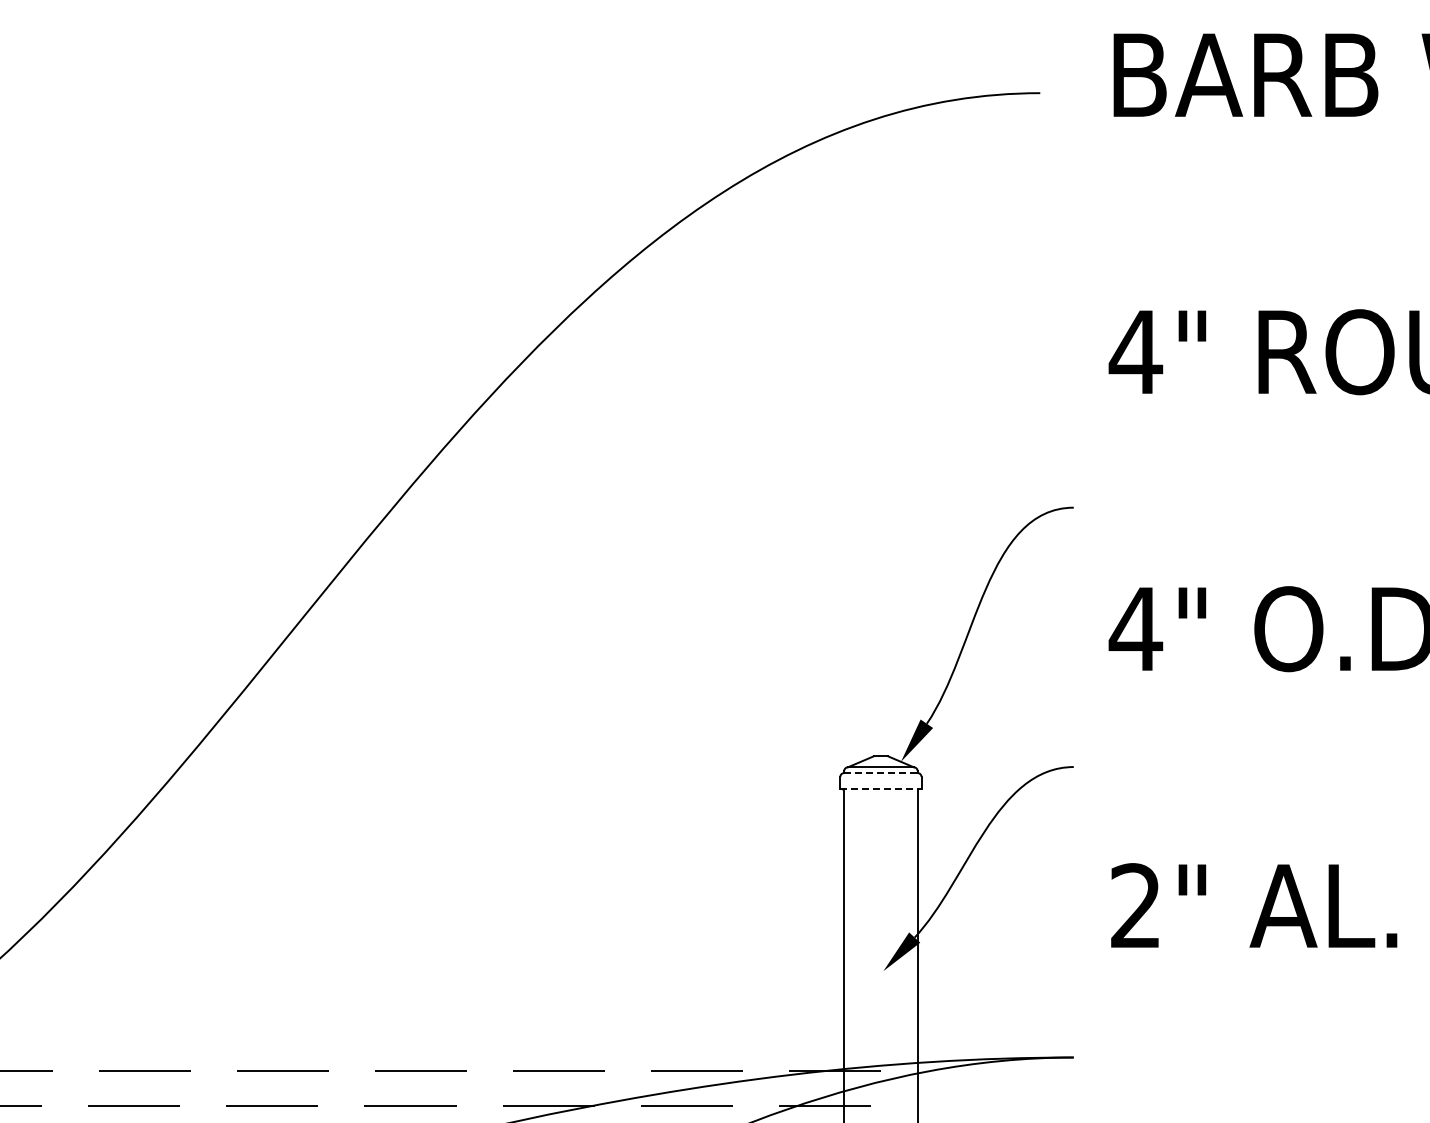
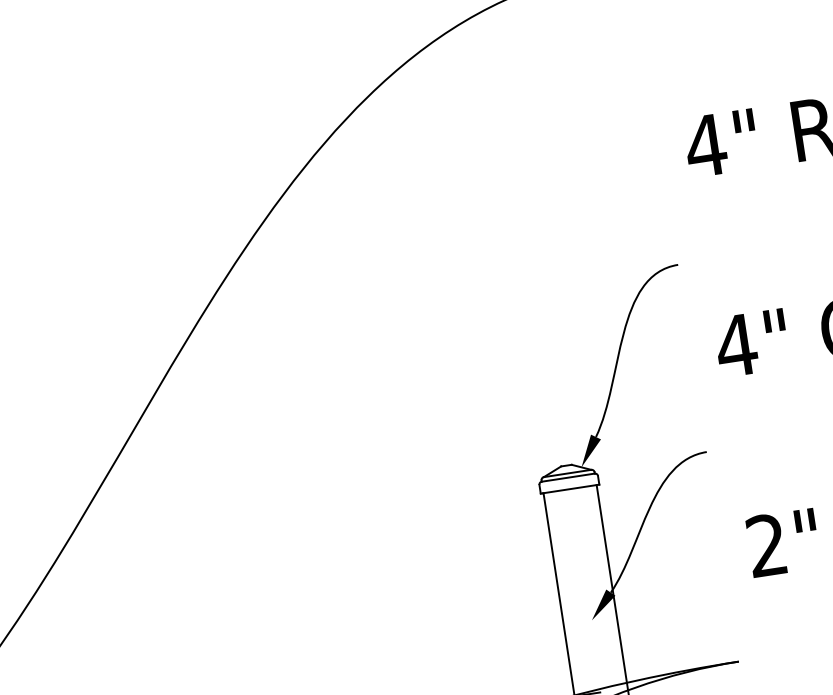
line: (880, 773) -> (568, 478), dashed -> solid
line: (880, 788) -> (569, 488), dashed -> solid

